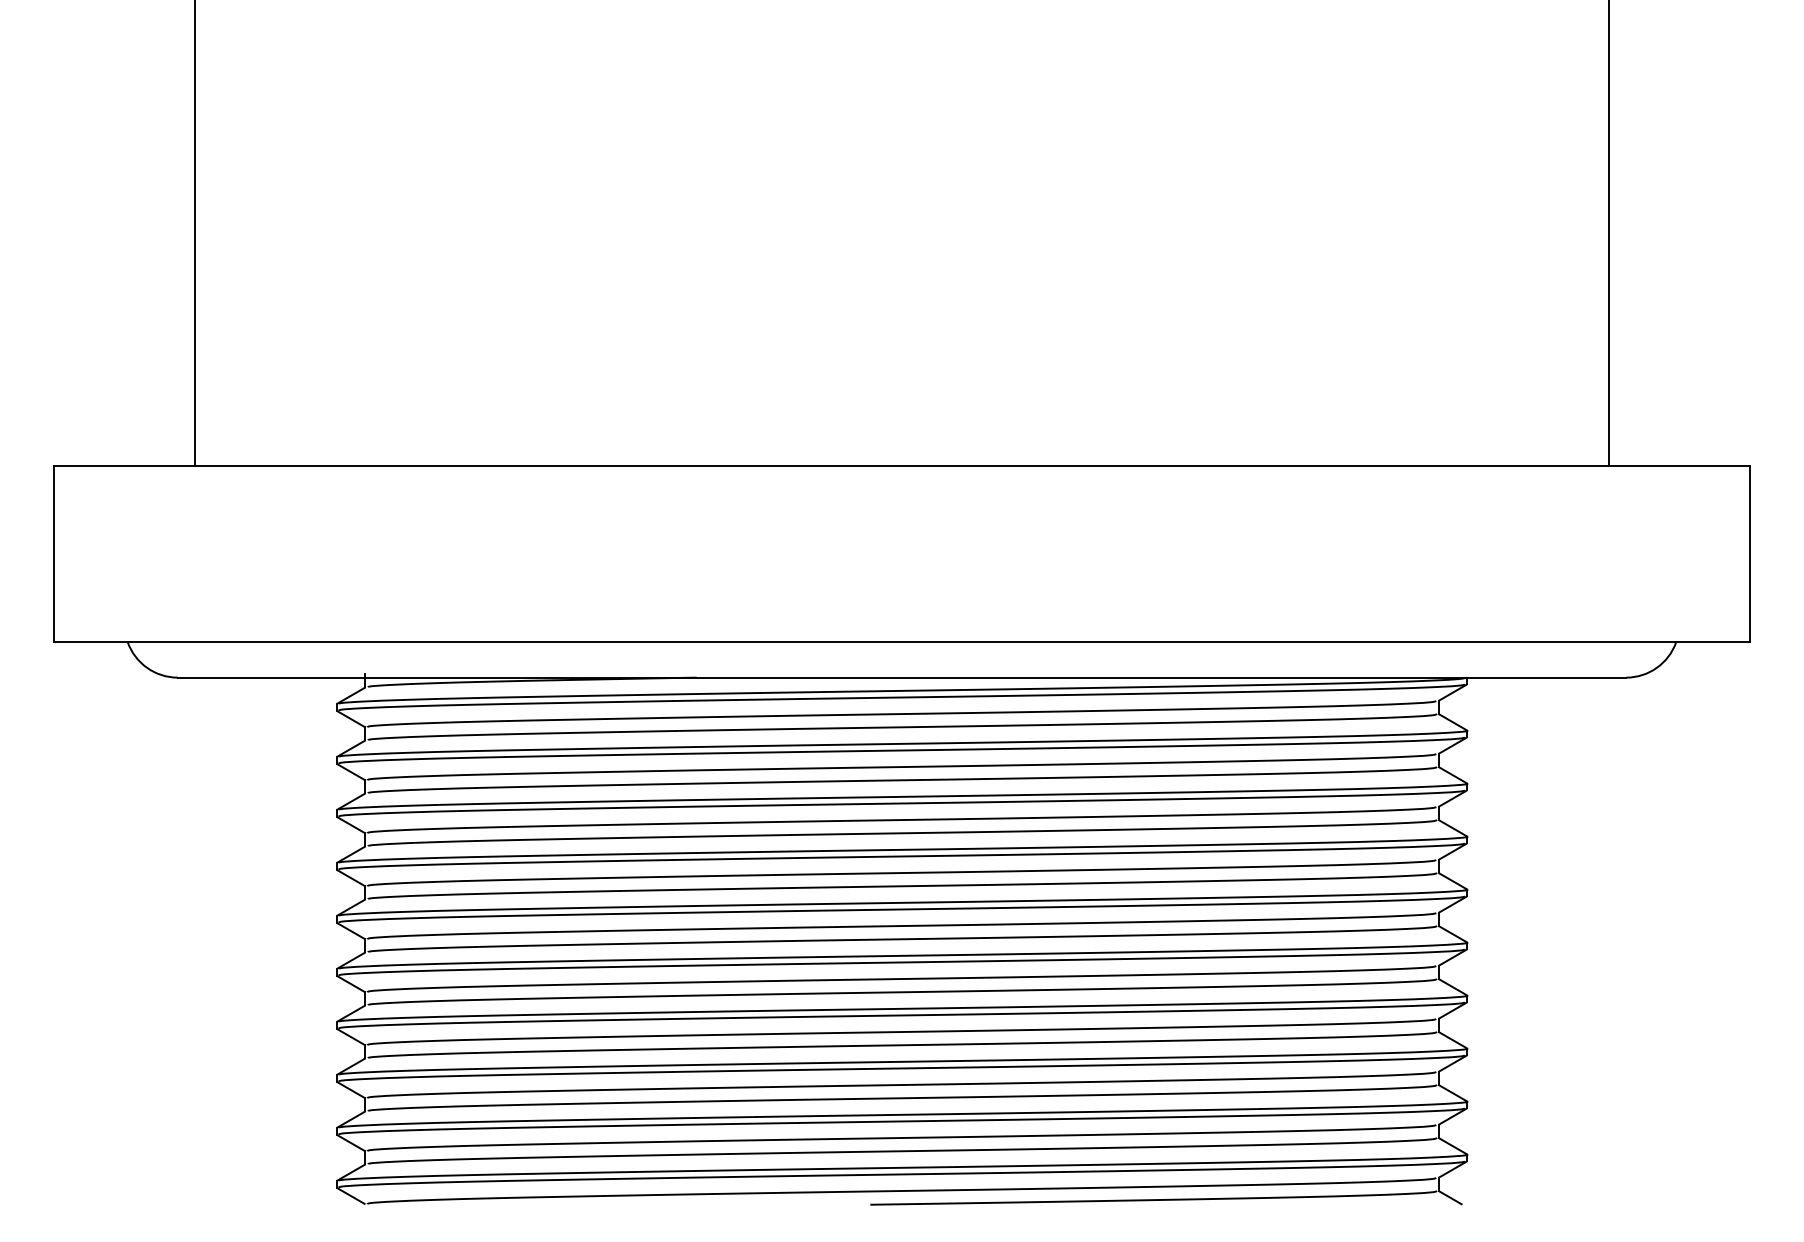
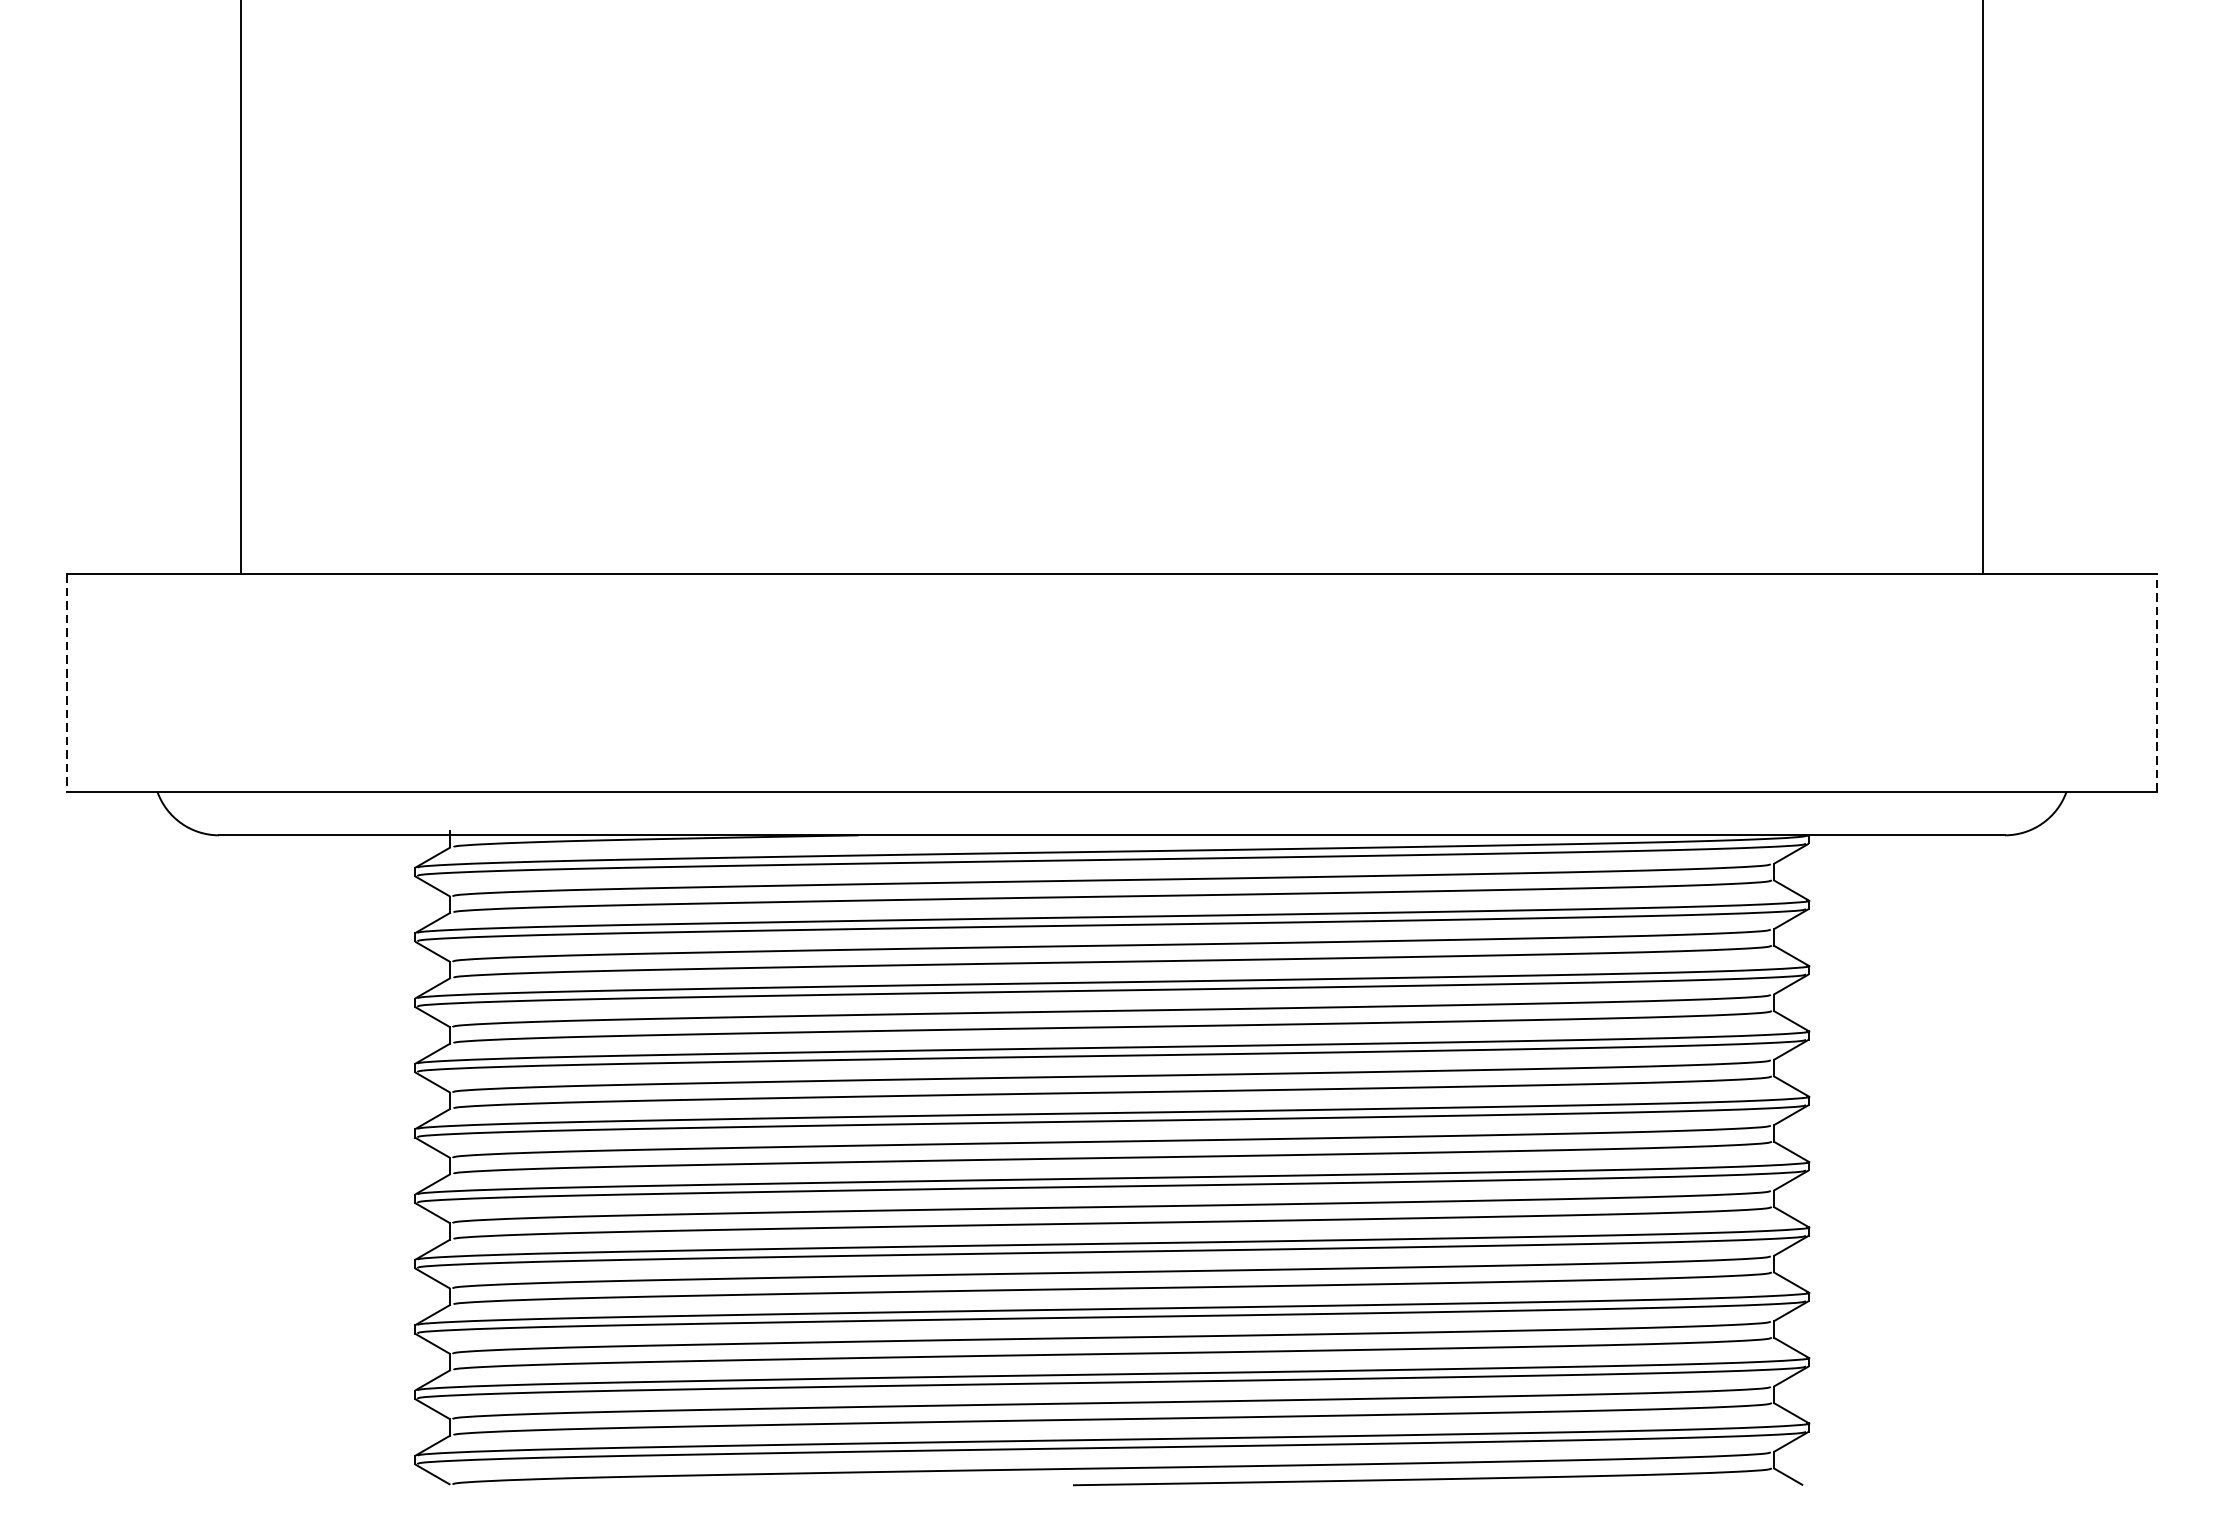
line: (1749, 553) -> (2156, 682), solid -> dashed
line: (54, 554) -> (67, 683), solid -> dashed

